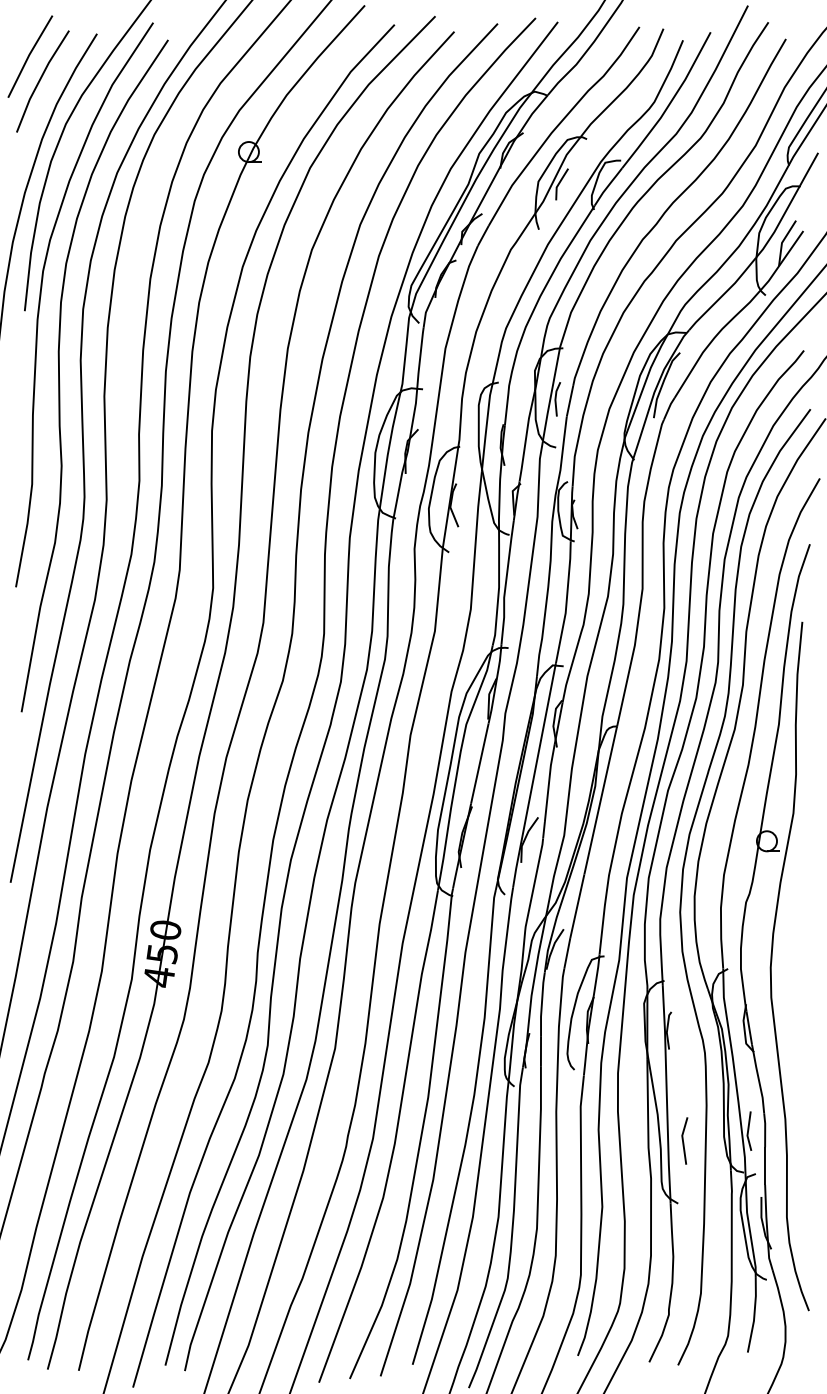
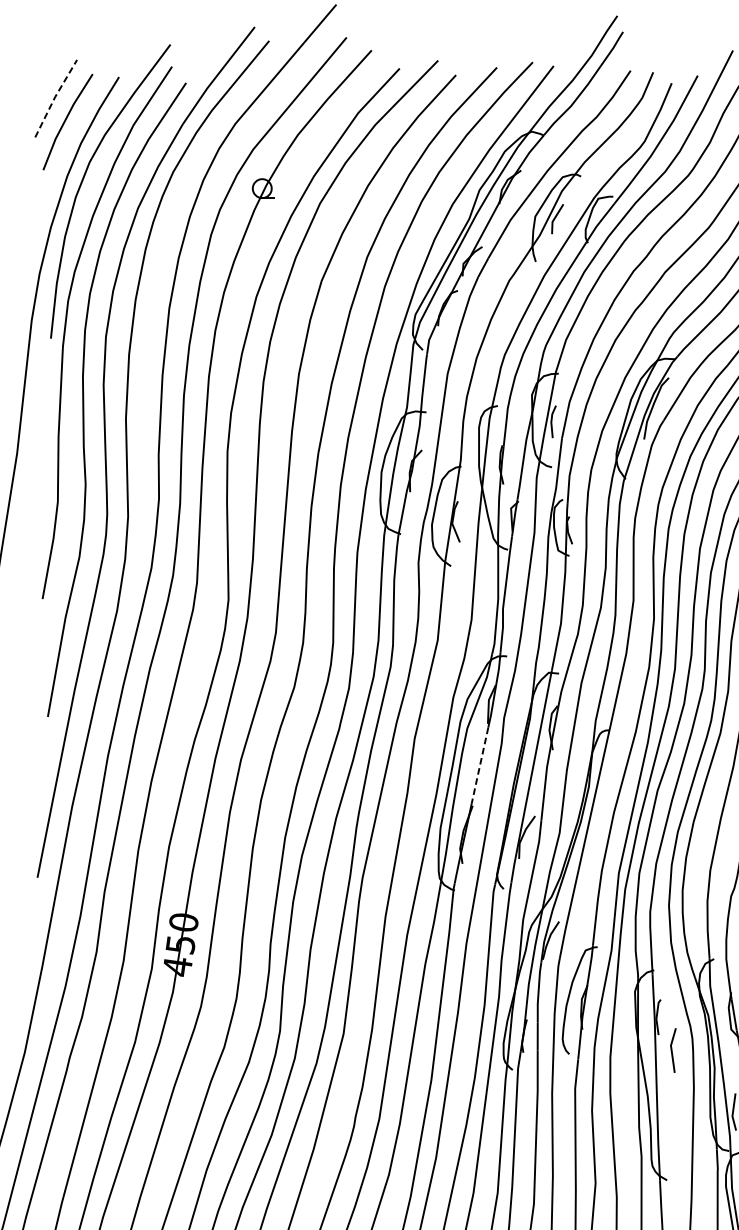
line: (29, 54) -> (55, 96), solid -> dashed
line: (479, 764) -> (479, 766), solid -> dashed
line: (683, 1140) -> (672, 1050), moved

